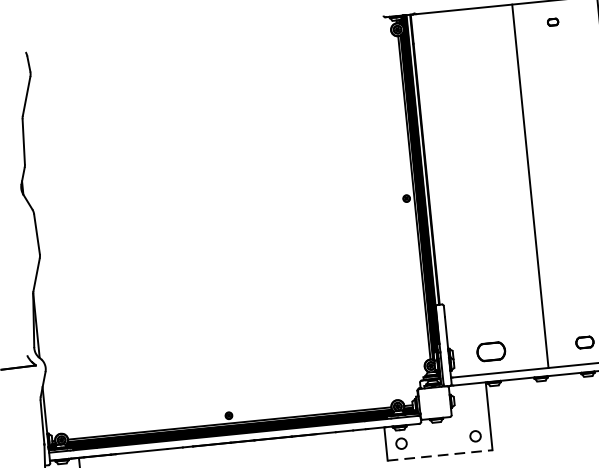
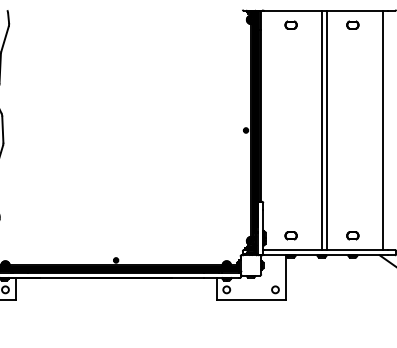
part: (552, 21) -> (352, 24), size x1.67
part: (458, 30) -> (290, 24), added
line: (521, 187) -> (321, 130), added
part: (490, 351) -> (290, 235), size x0.62
line: (440, 456) -> (251, 300), dashed -> solid

